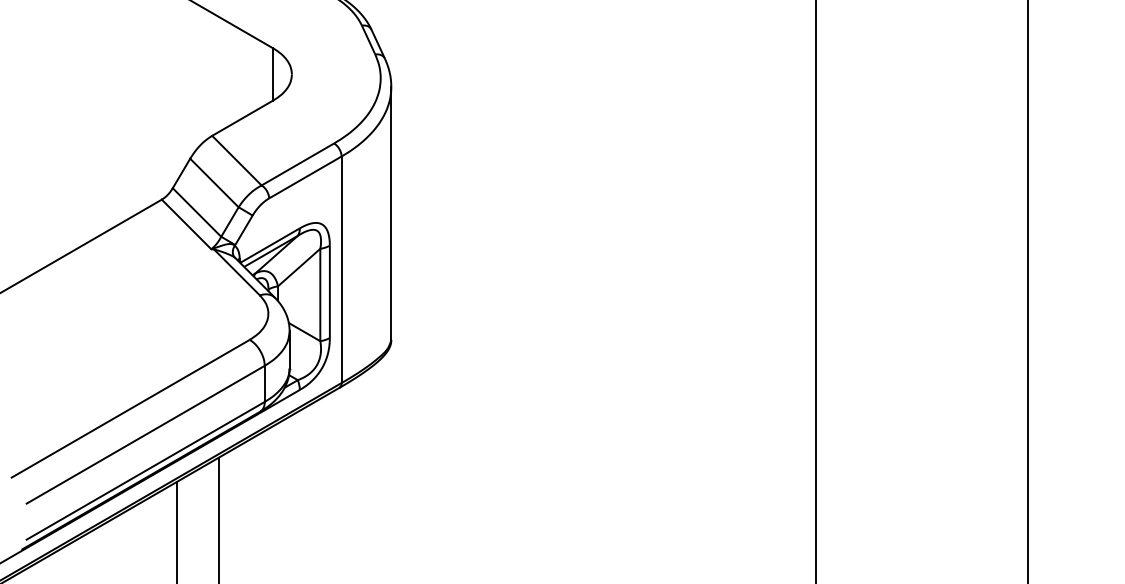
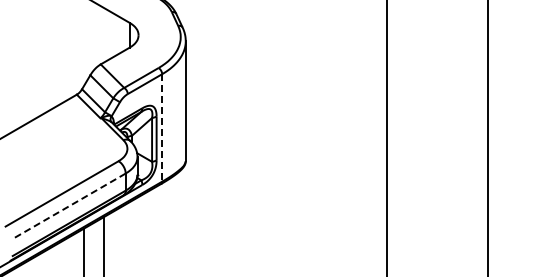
line: (342, 268) -> (162, 127), solid -> dashed
line: (144, 435) -> (68, 206), solid -> dashed

